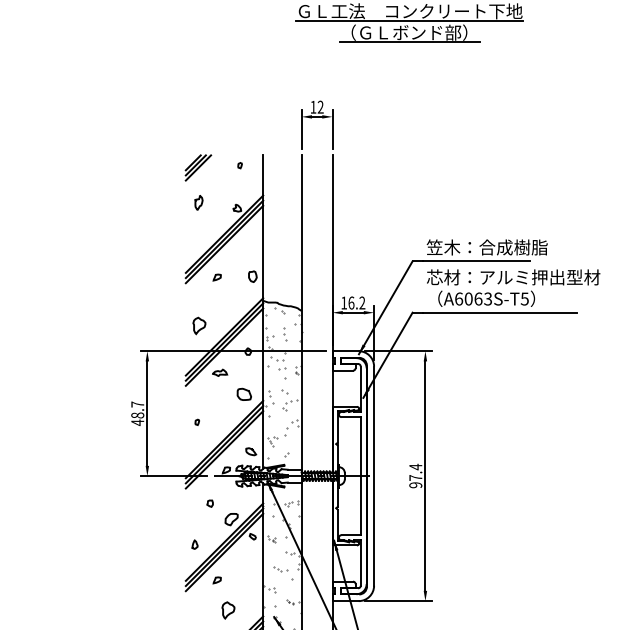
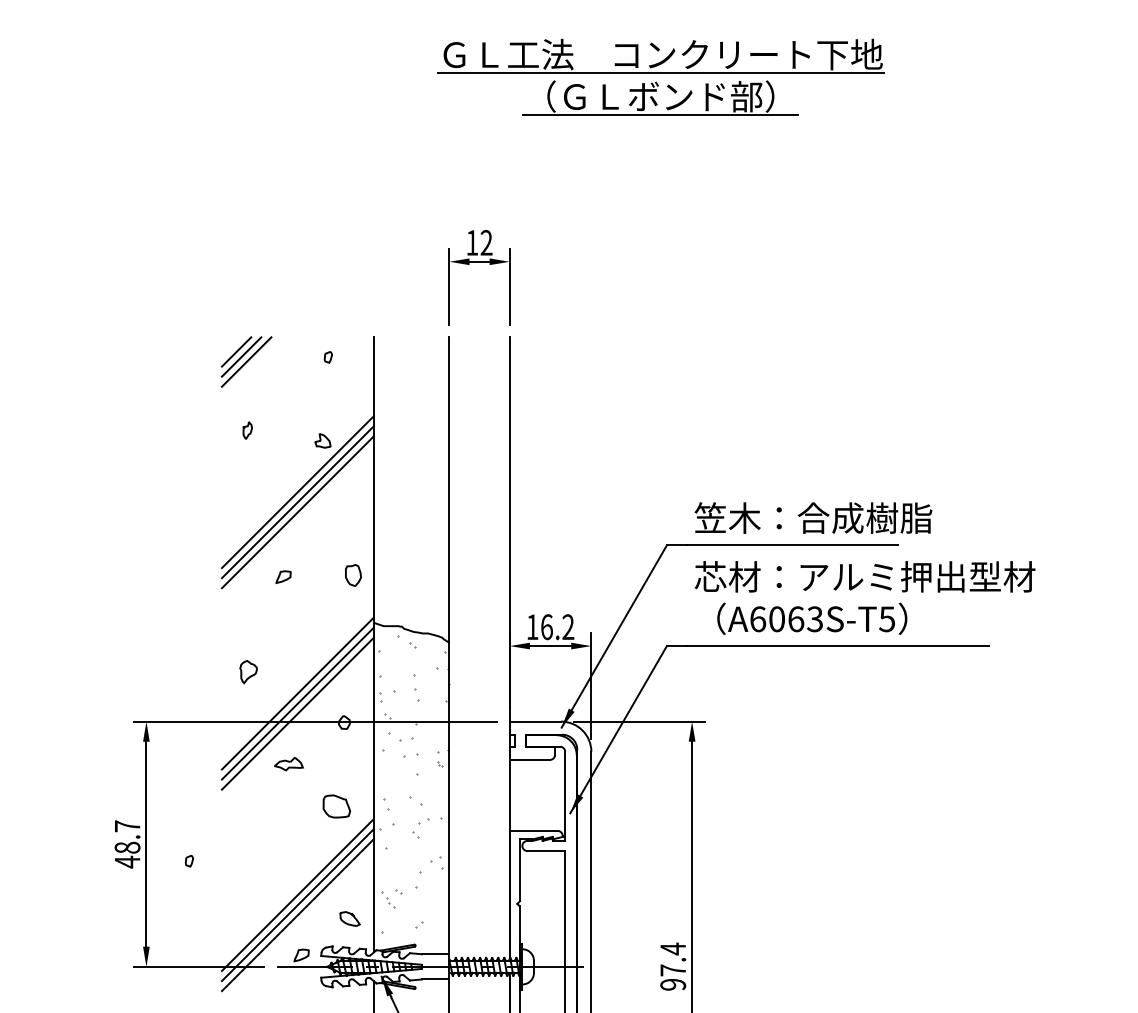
part: (198, 202) -> (246, 429), size x0.6
part: (199, 325) -> (248, 671), size x0.7
part: (196, 421) -> (187, 859), moved

